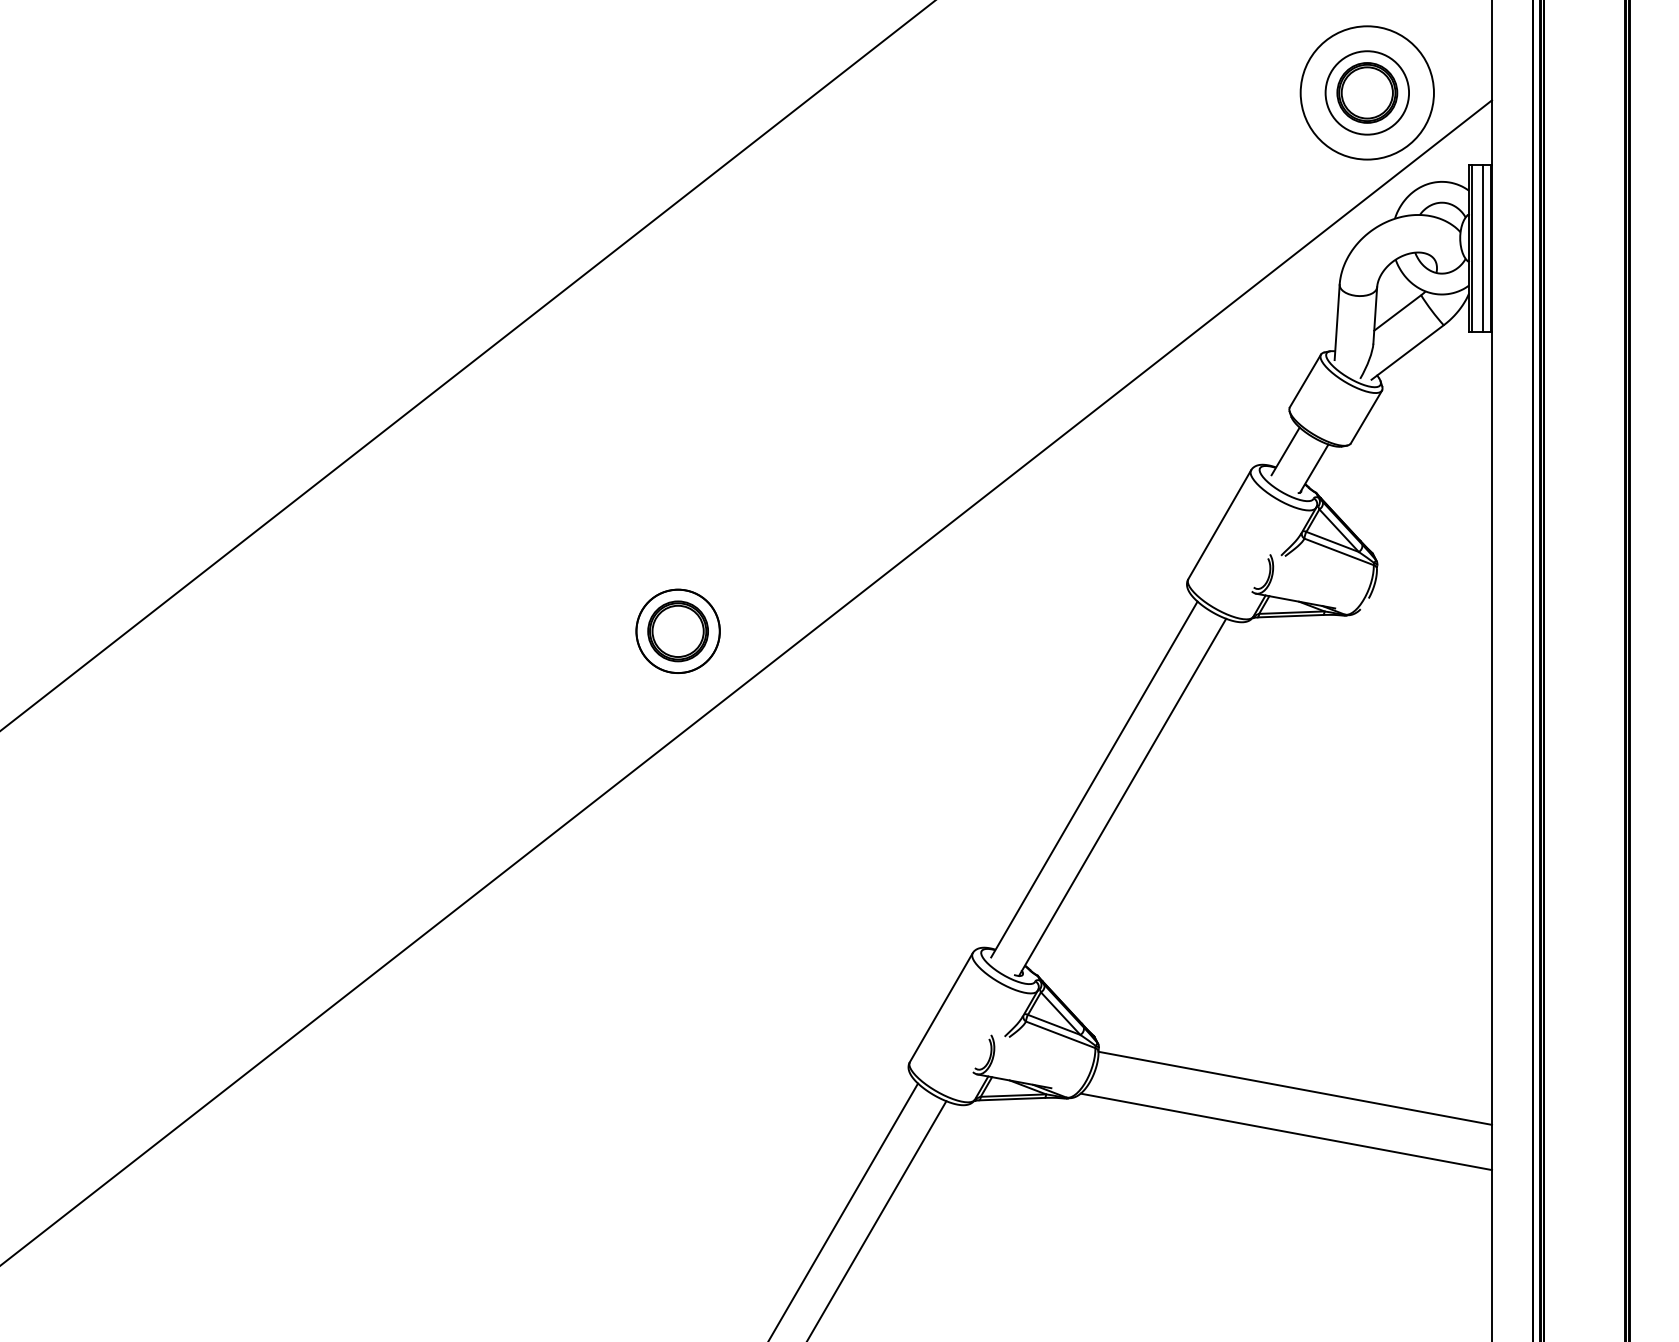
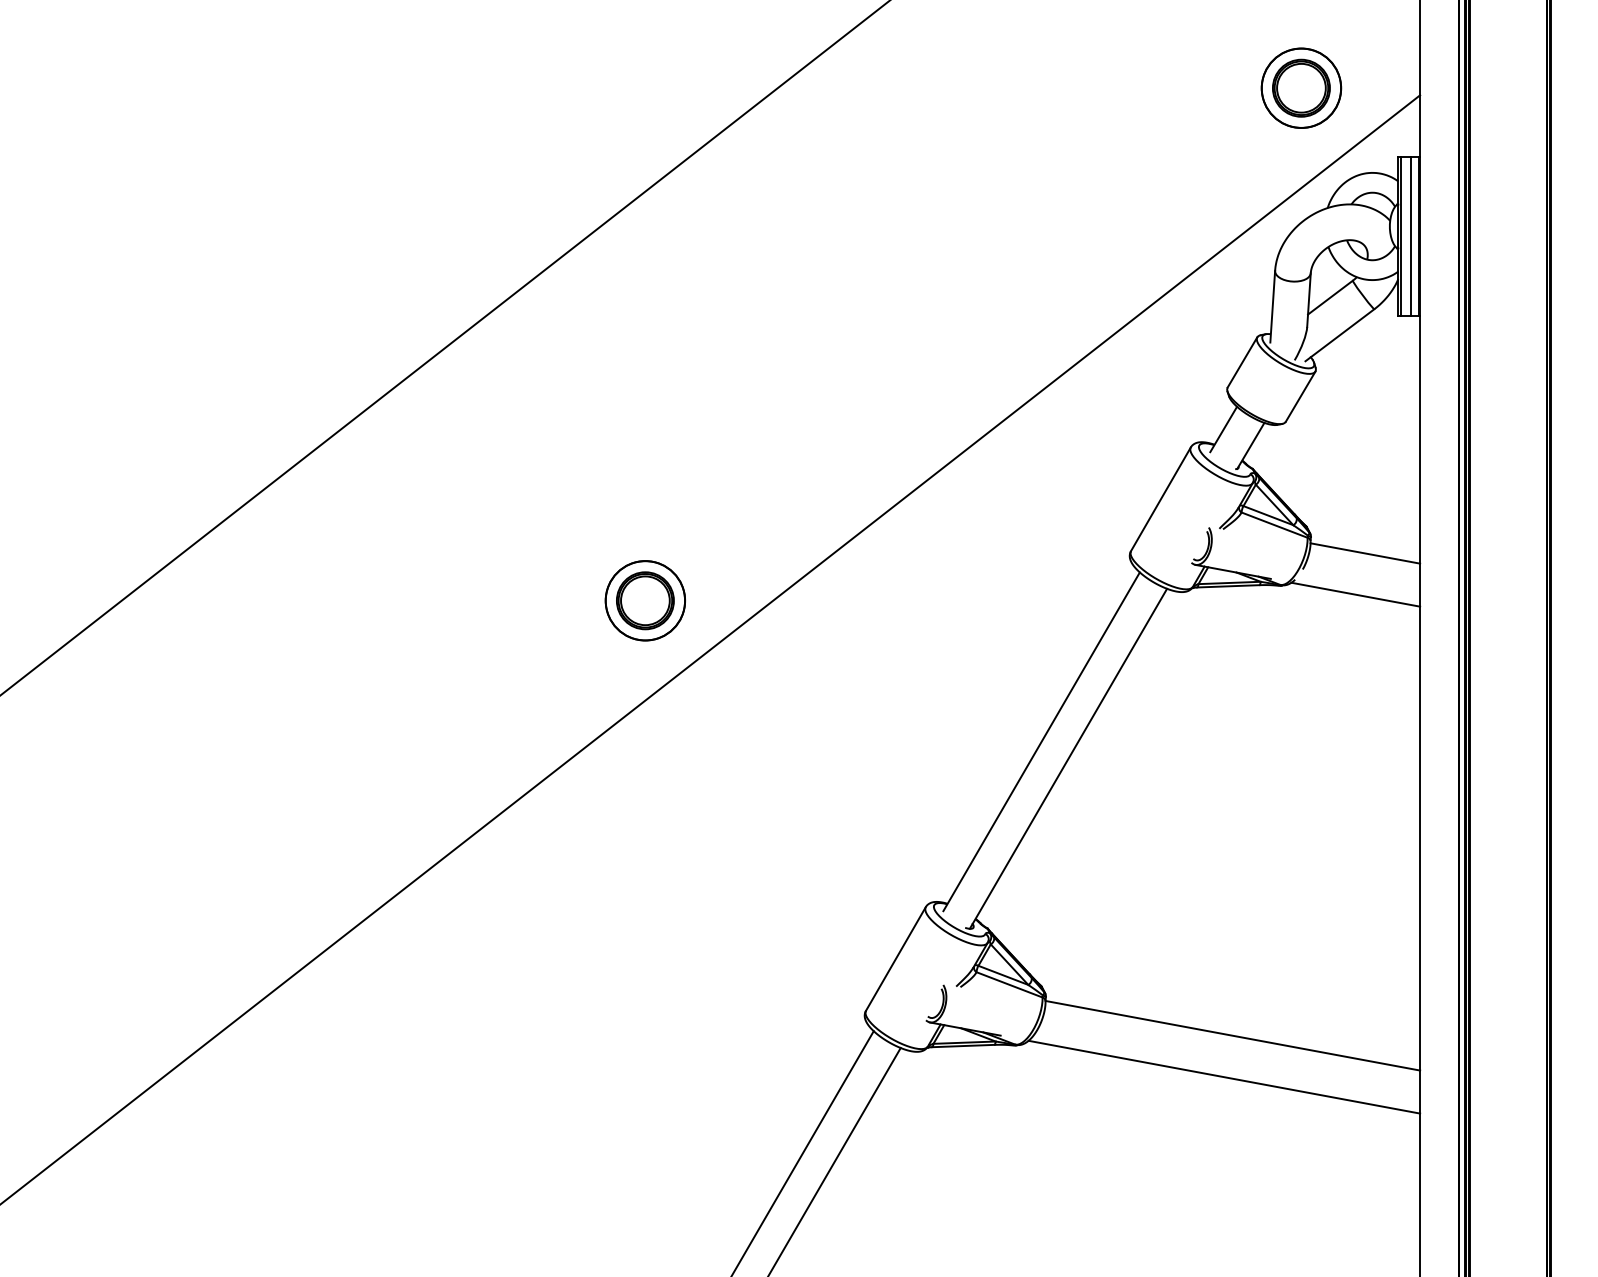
circle: (1366, 92) -> (1300, 87), size x0.62
line: (1434, 581) -> (1365, 553), added
line: (1424, 624) -> (1355, 594), added

